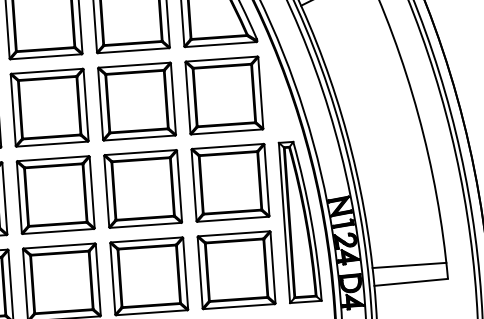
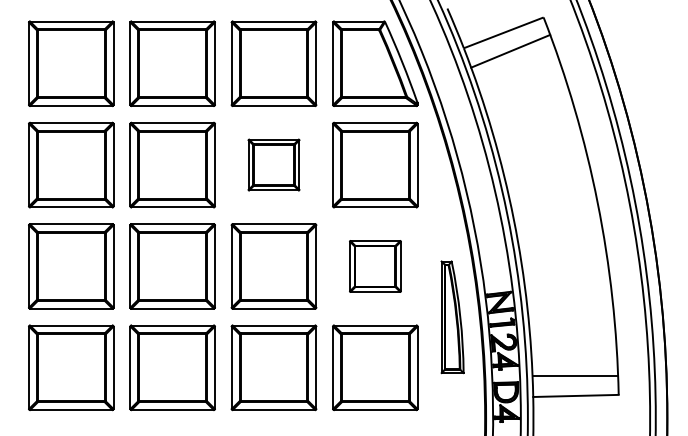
part: (136, 101) -> (273, 164), size x0.6
part: (230, 182) -> (375, 266), size x0.6
part: (300, 222) -> (452, 317), size x0.6

